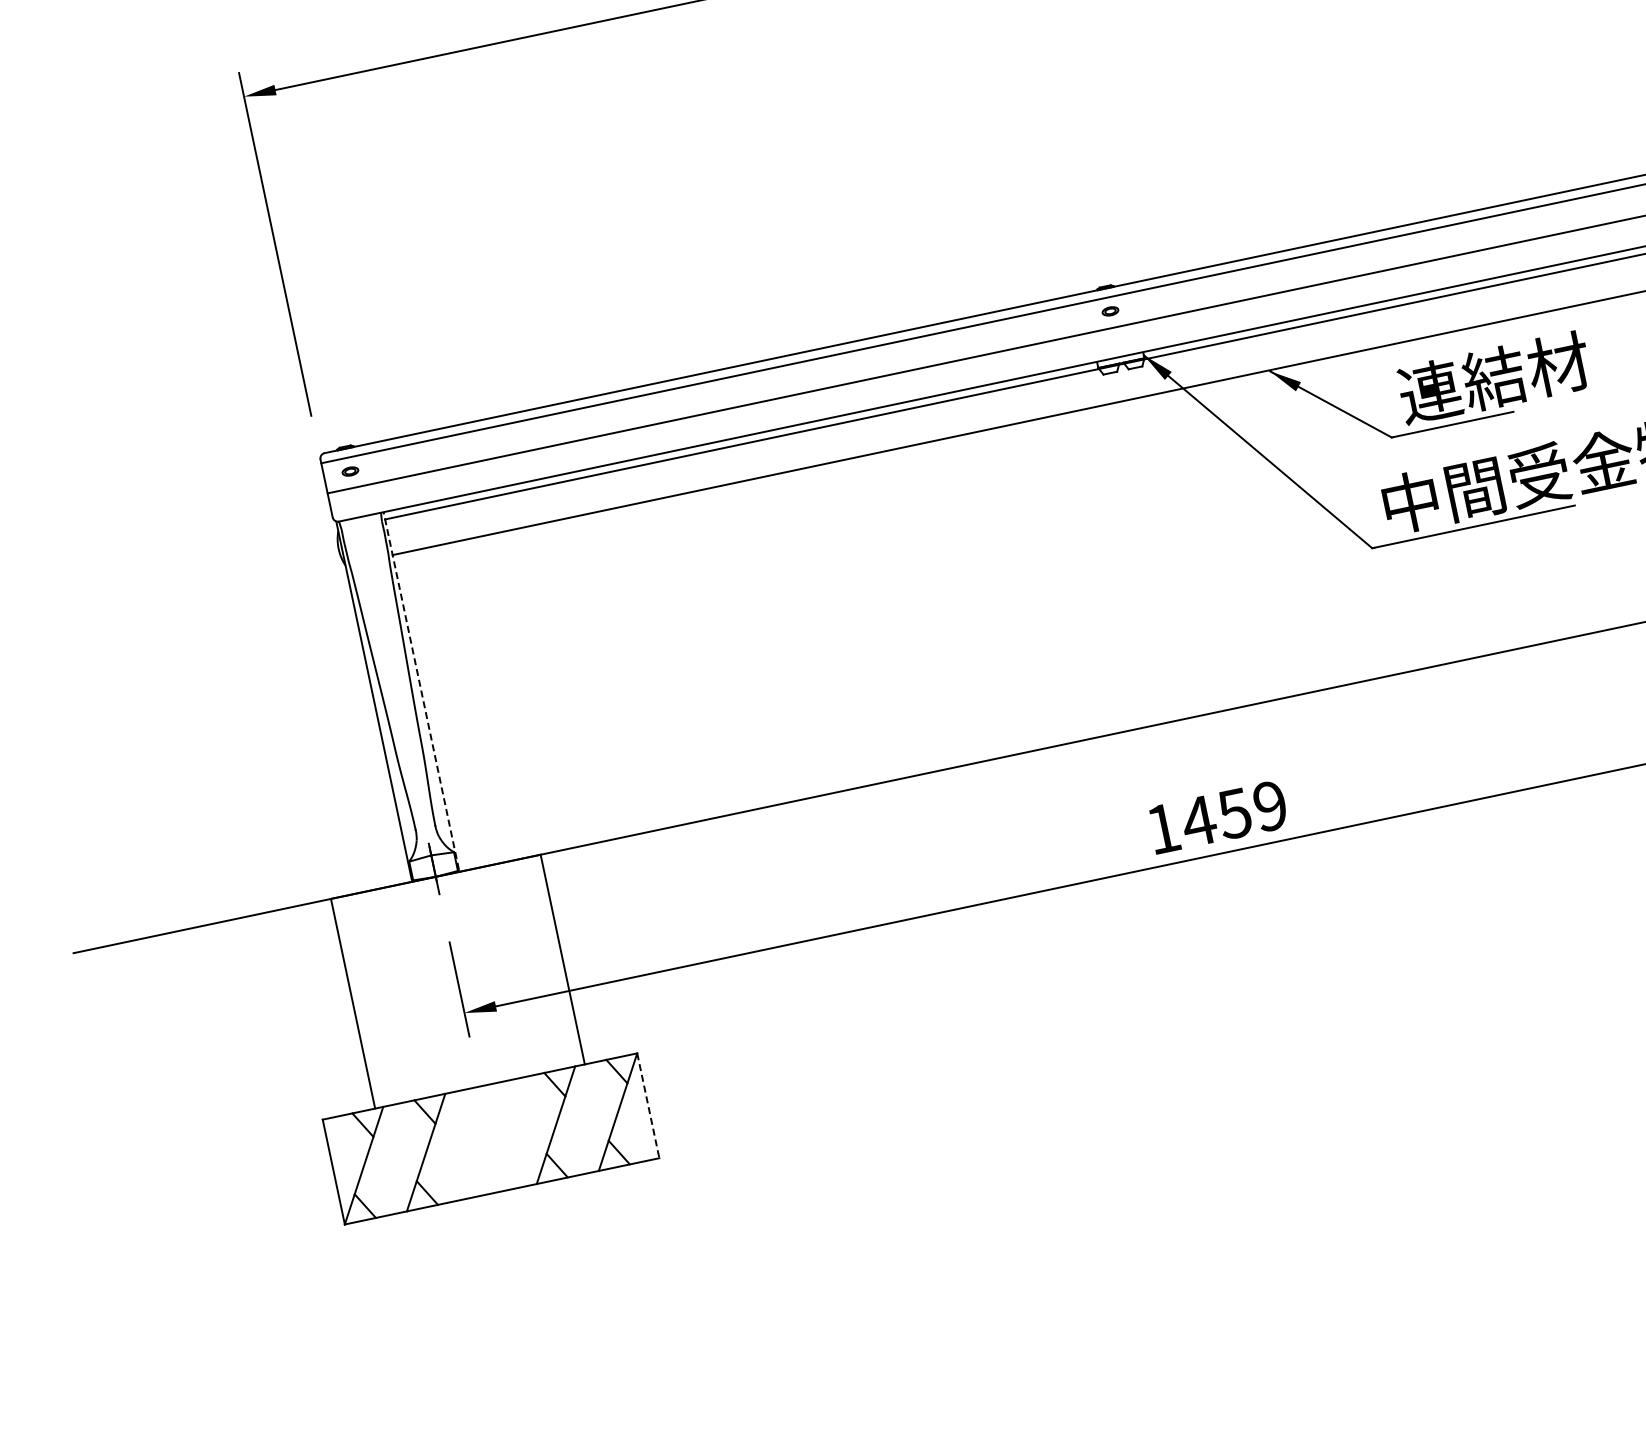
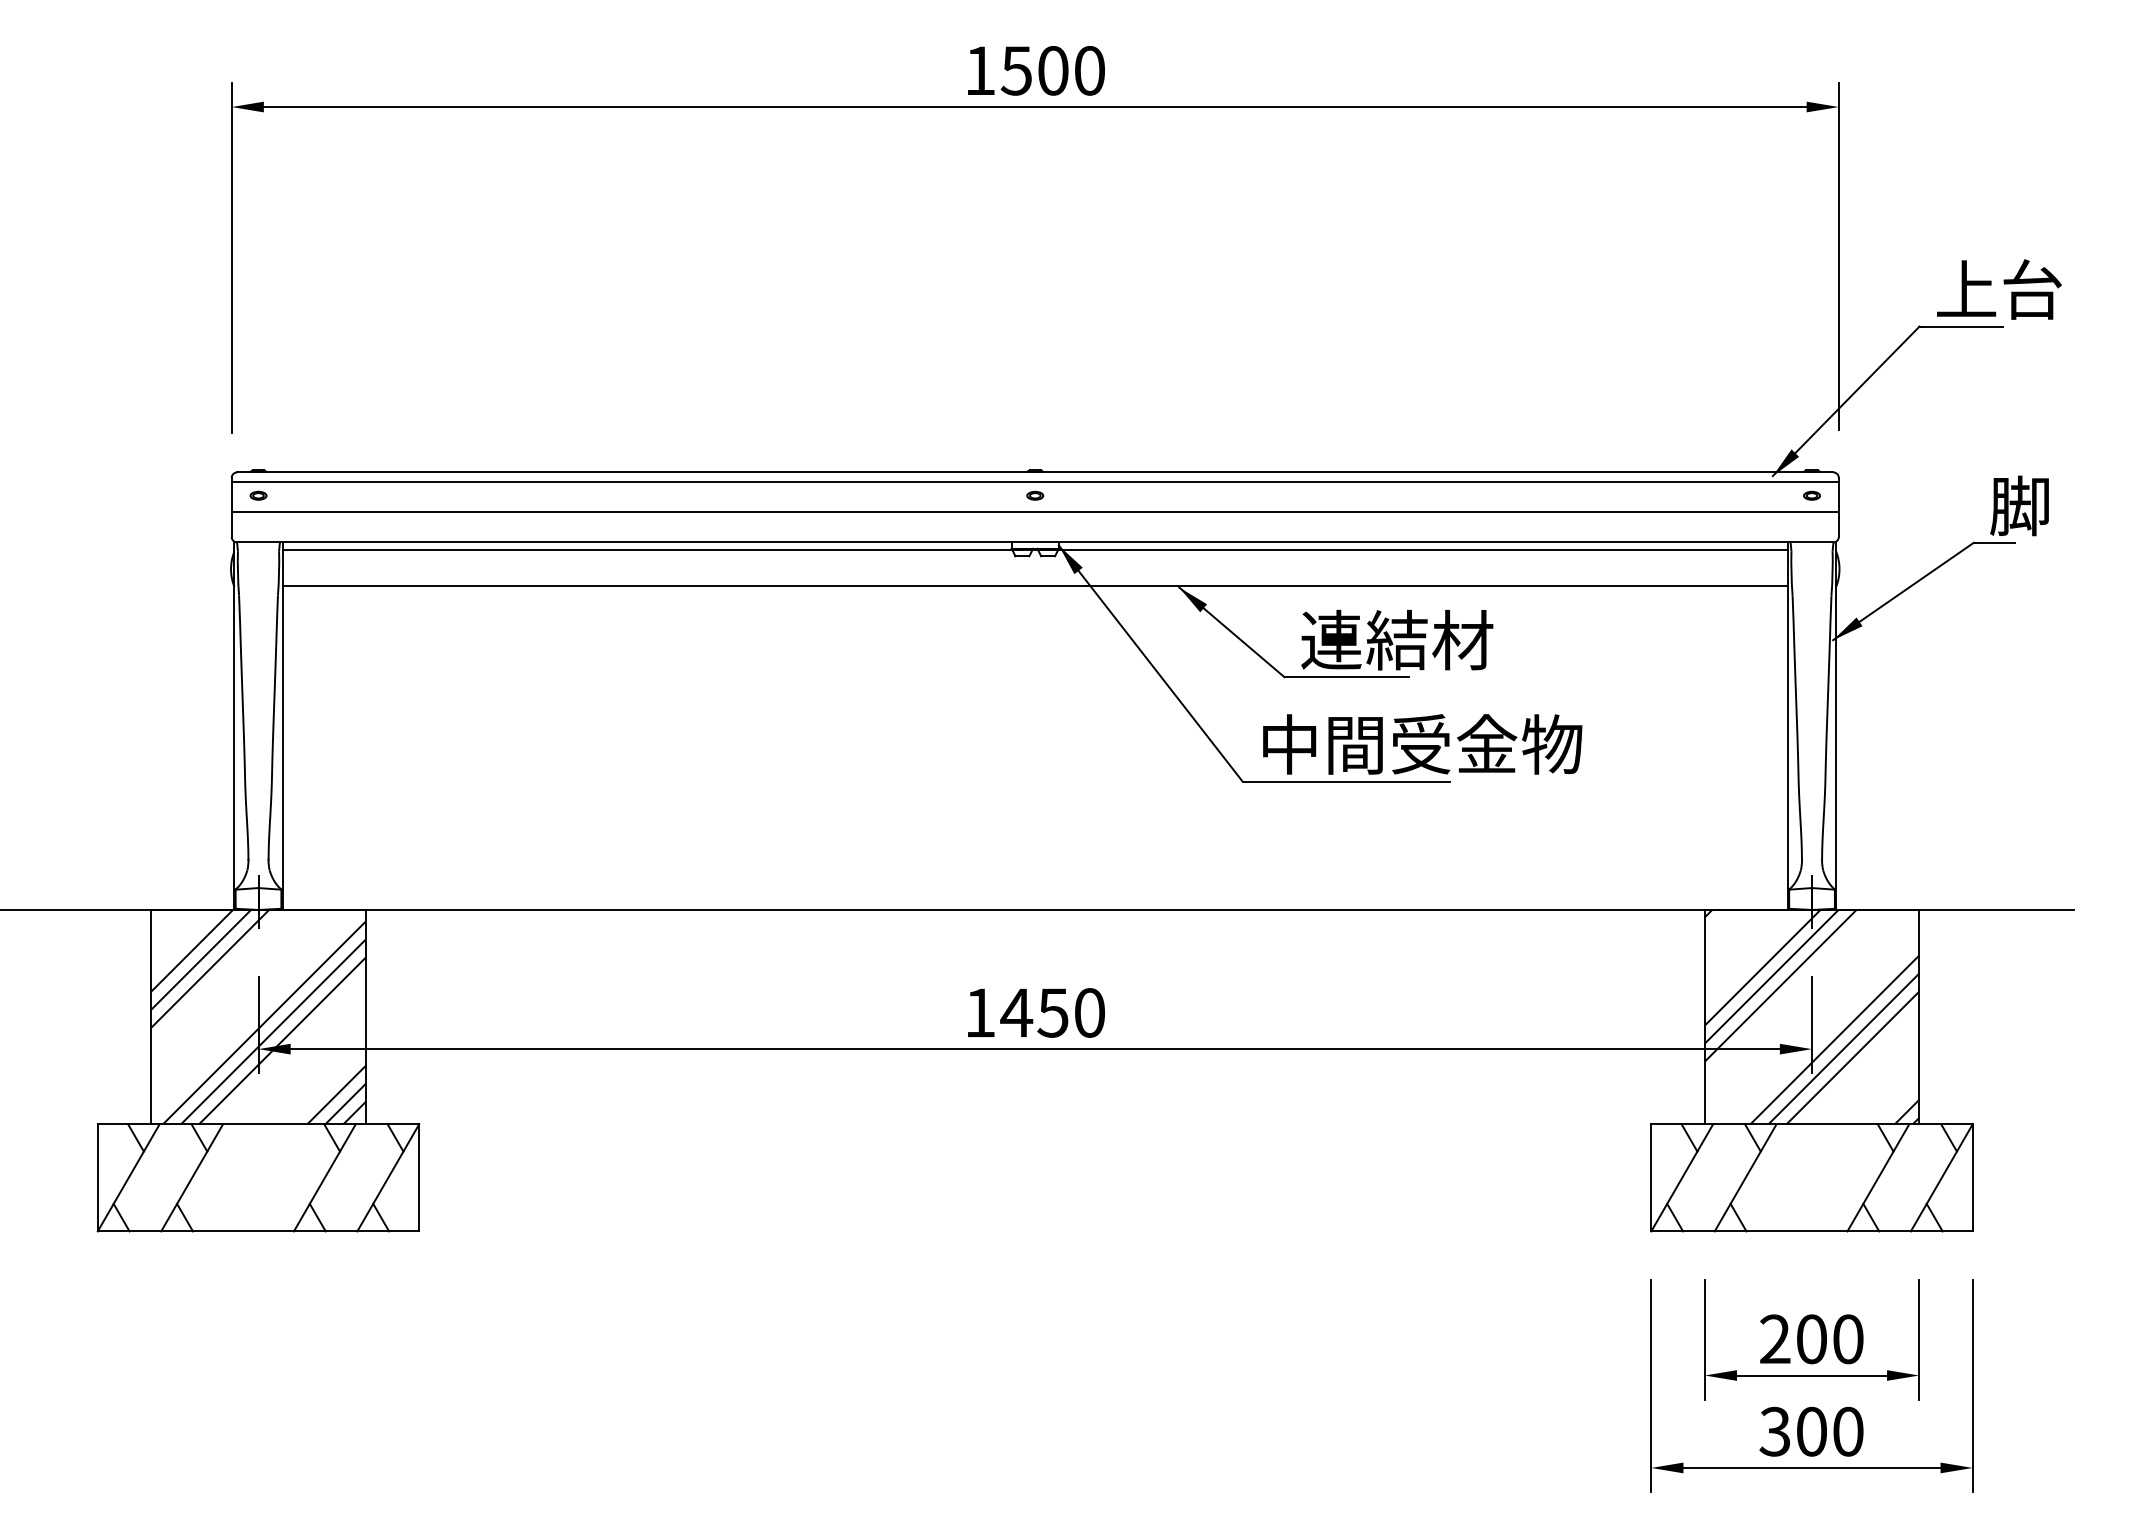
line: (421, 691) -> (282, 725), dashed -> solid
text: (1270, 805) -> (1089, 1012), 1459 -> 1450
hatch: (457, 981) -> (258, 1016), added
line: (648, 1105) -> (419, 1177), dashed -> solid

